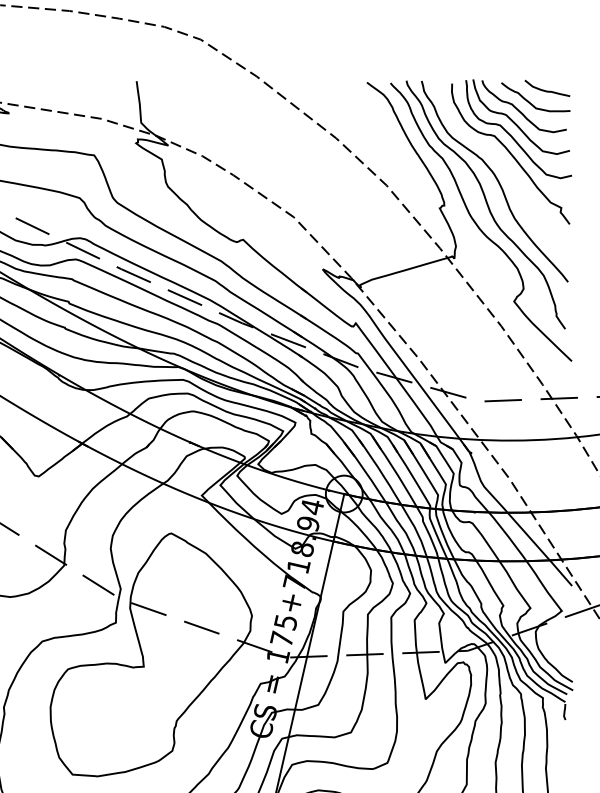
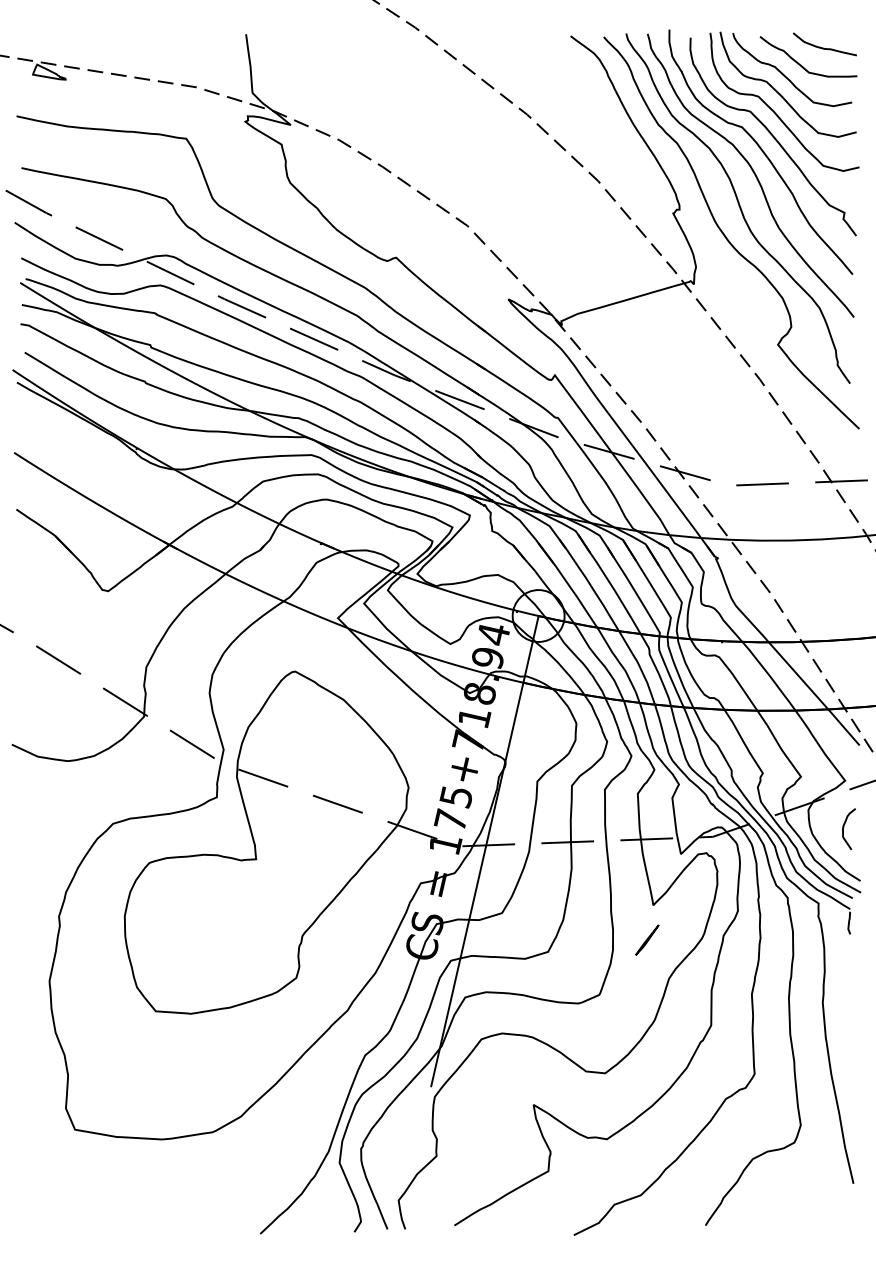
curve: (502, 164) -> (761, 151), added
curve: (561, 644) -> (844, 827), added
line: (421, 723) -> (647, 939), added

